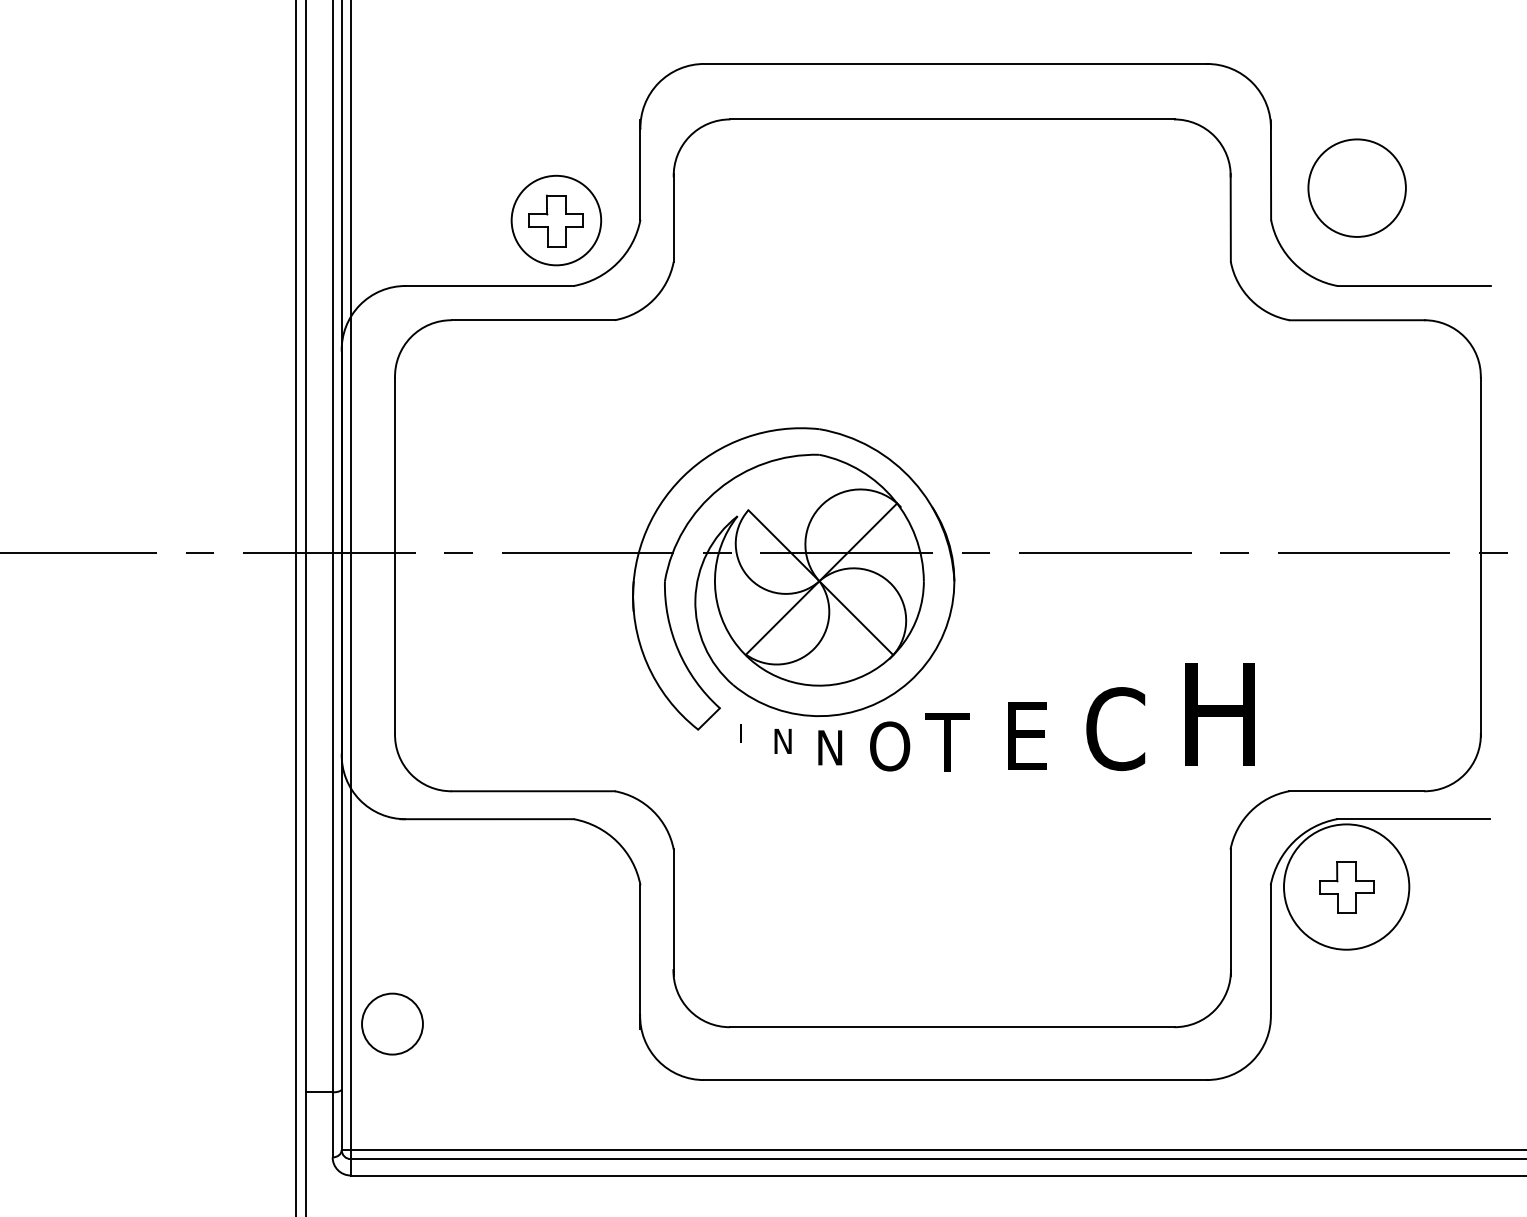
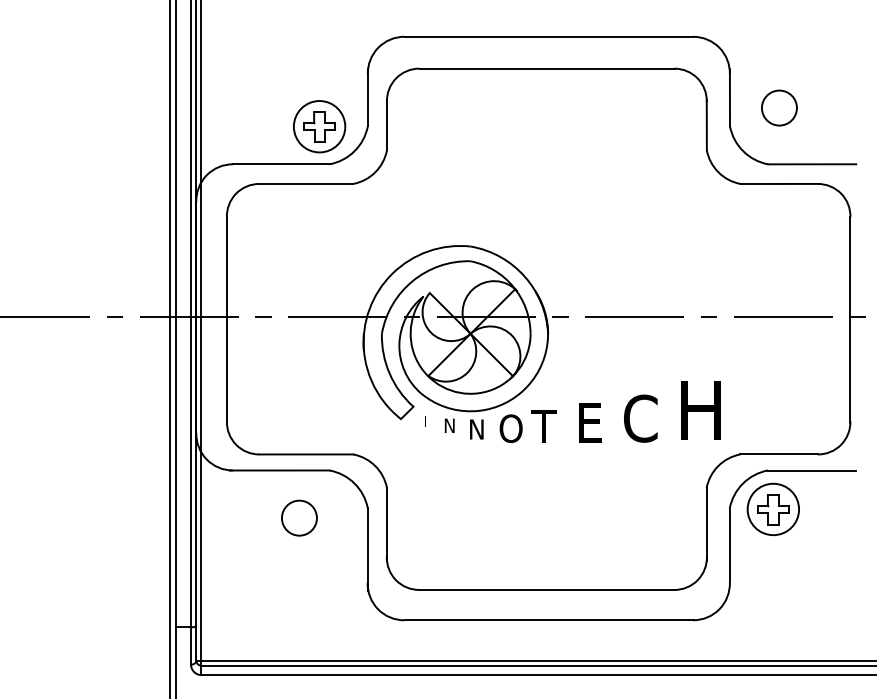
circle: (1357, 187) -> (779, 107), size x0.62
circle: (1346, 887) -> (773, 509), size x0.71
circle: (392, 1022) -> (299, 517), moved

